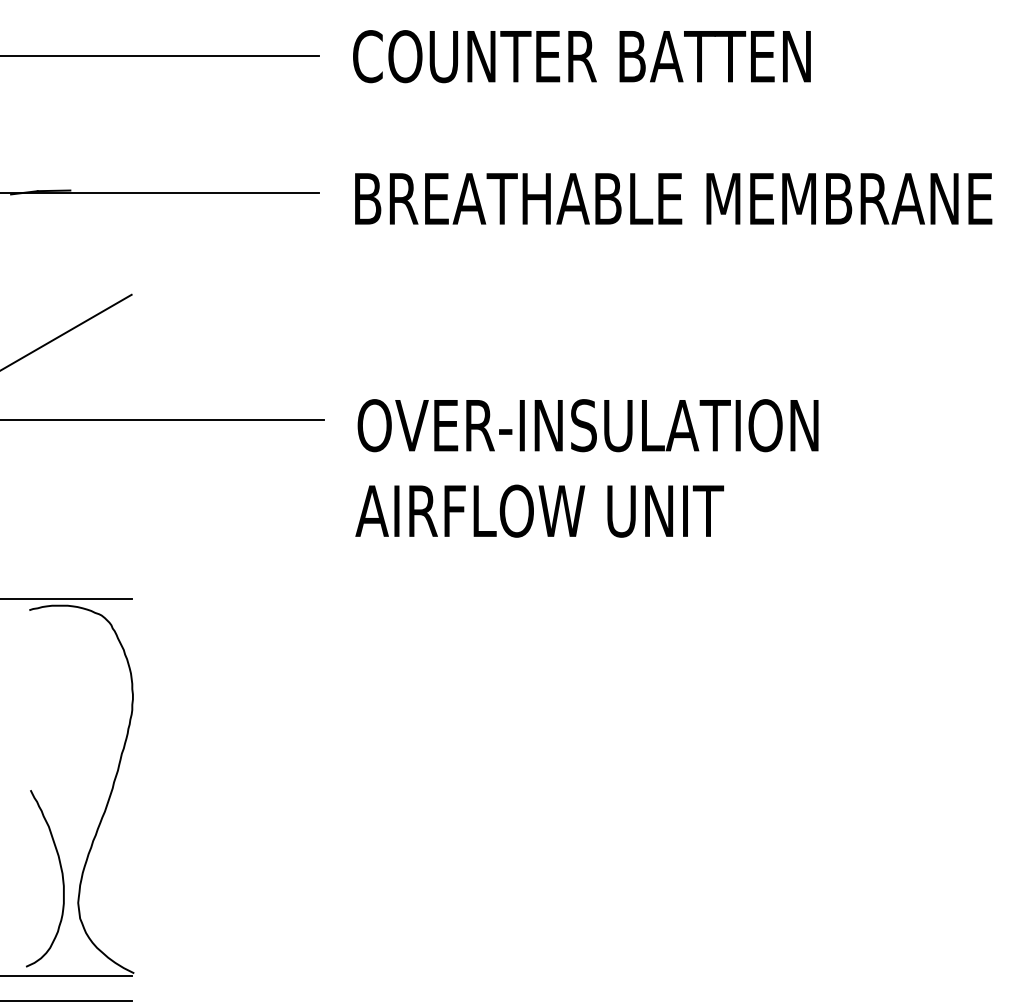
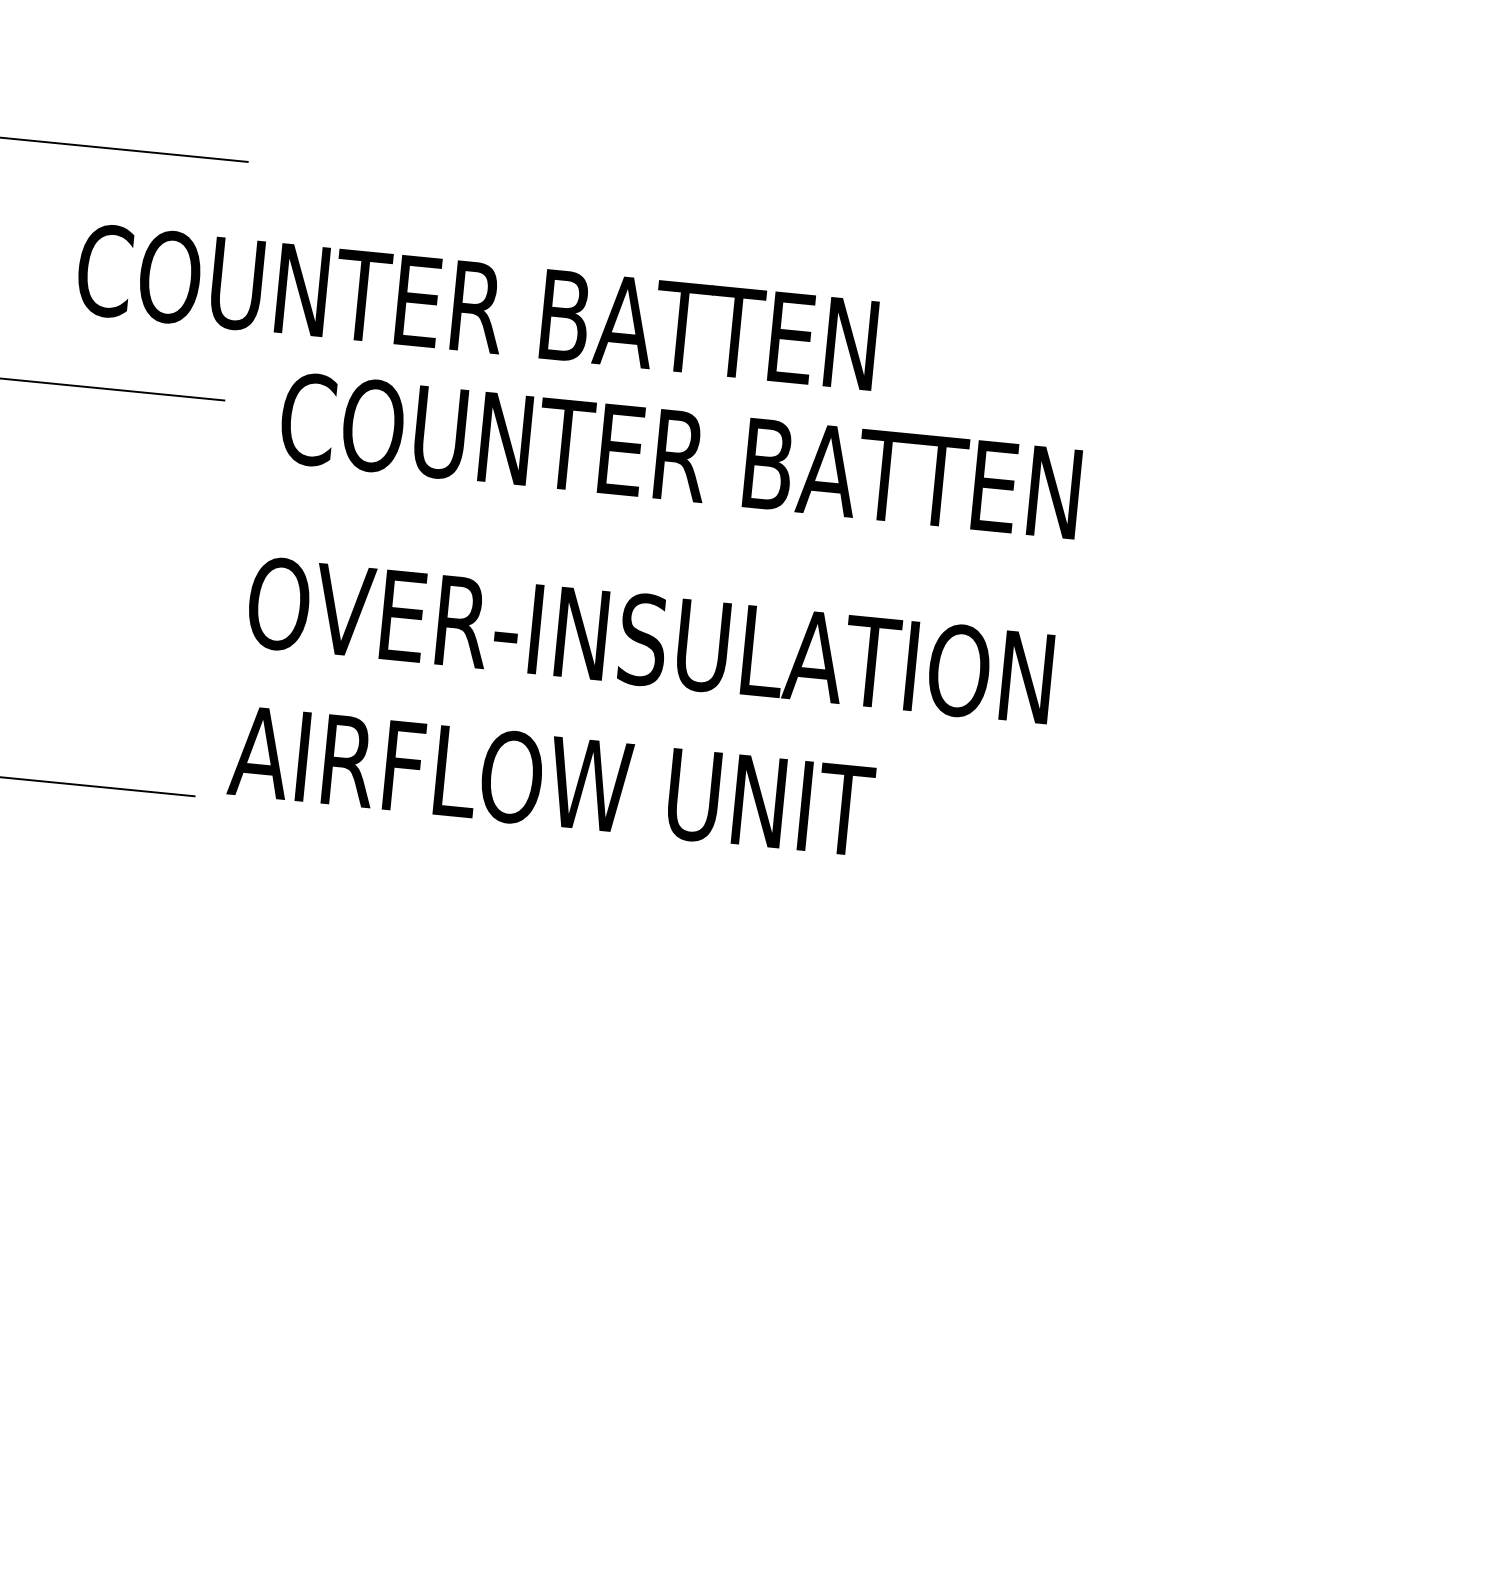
text: (581, 56) -> (476, 307), moved
text: (672, 198) -> (838, 470), BREATHABLE MEMBRANE -> COUNTER BATTEN
text: (586, 468) -> (640, 714), moved

